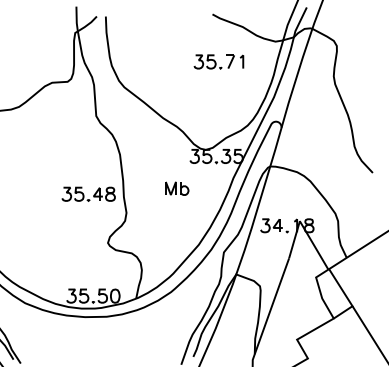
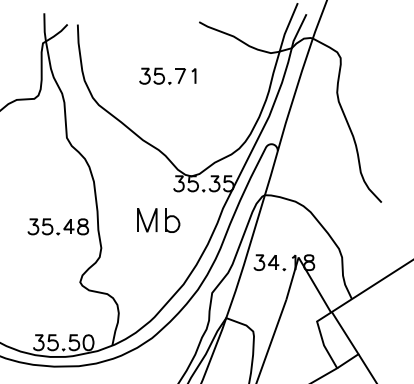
part: (218, 61) -> (167, 75), moved
part: (177, 188) -> (159, 220), size x1.6

